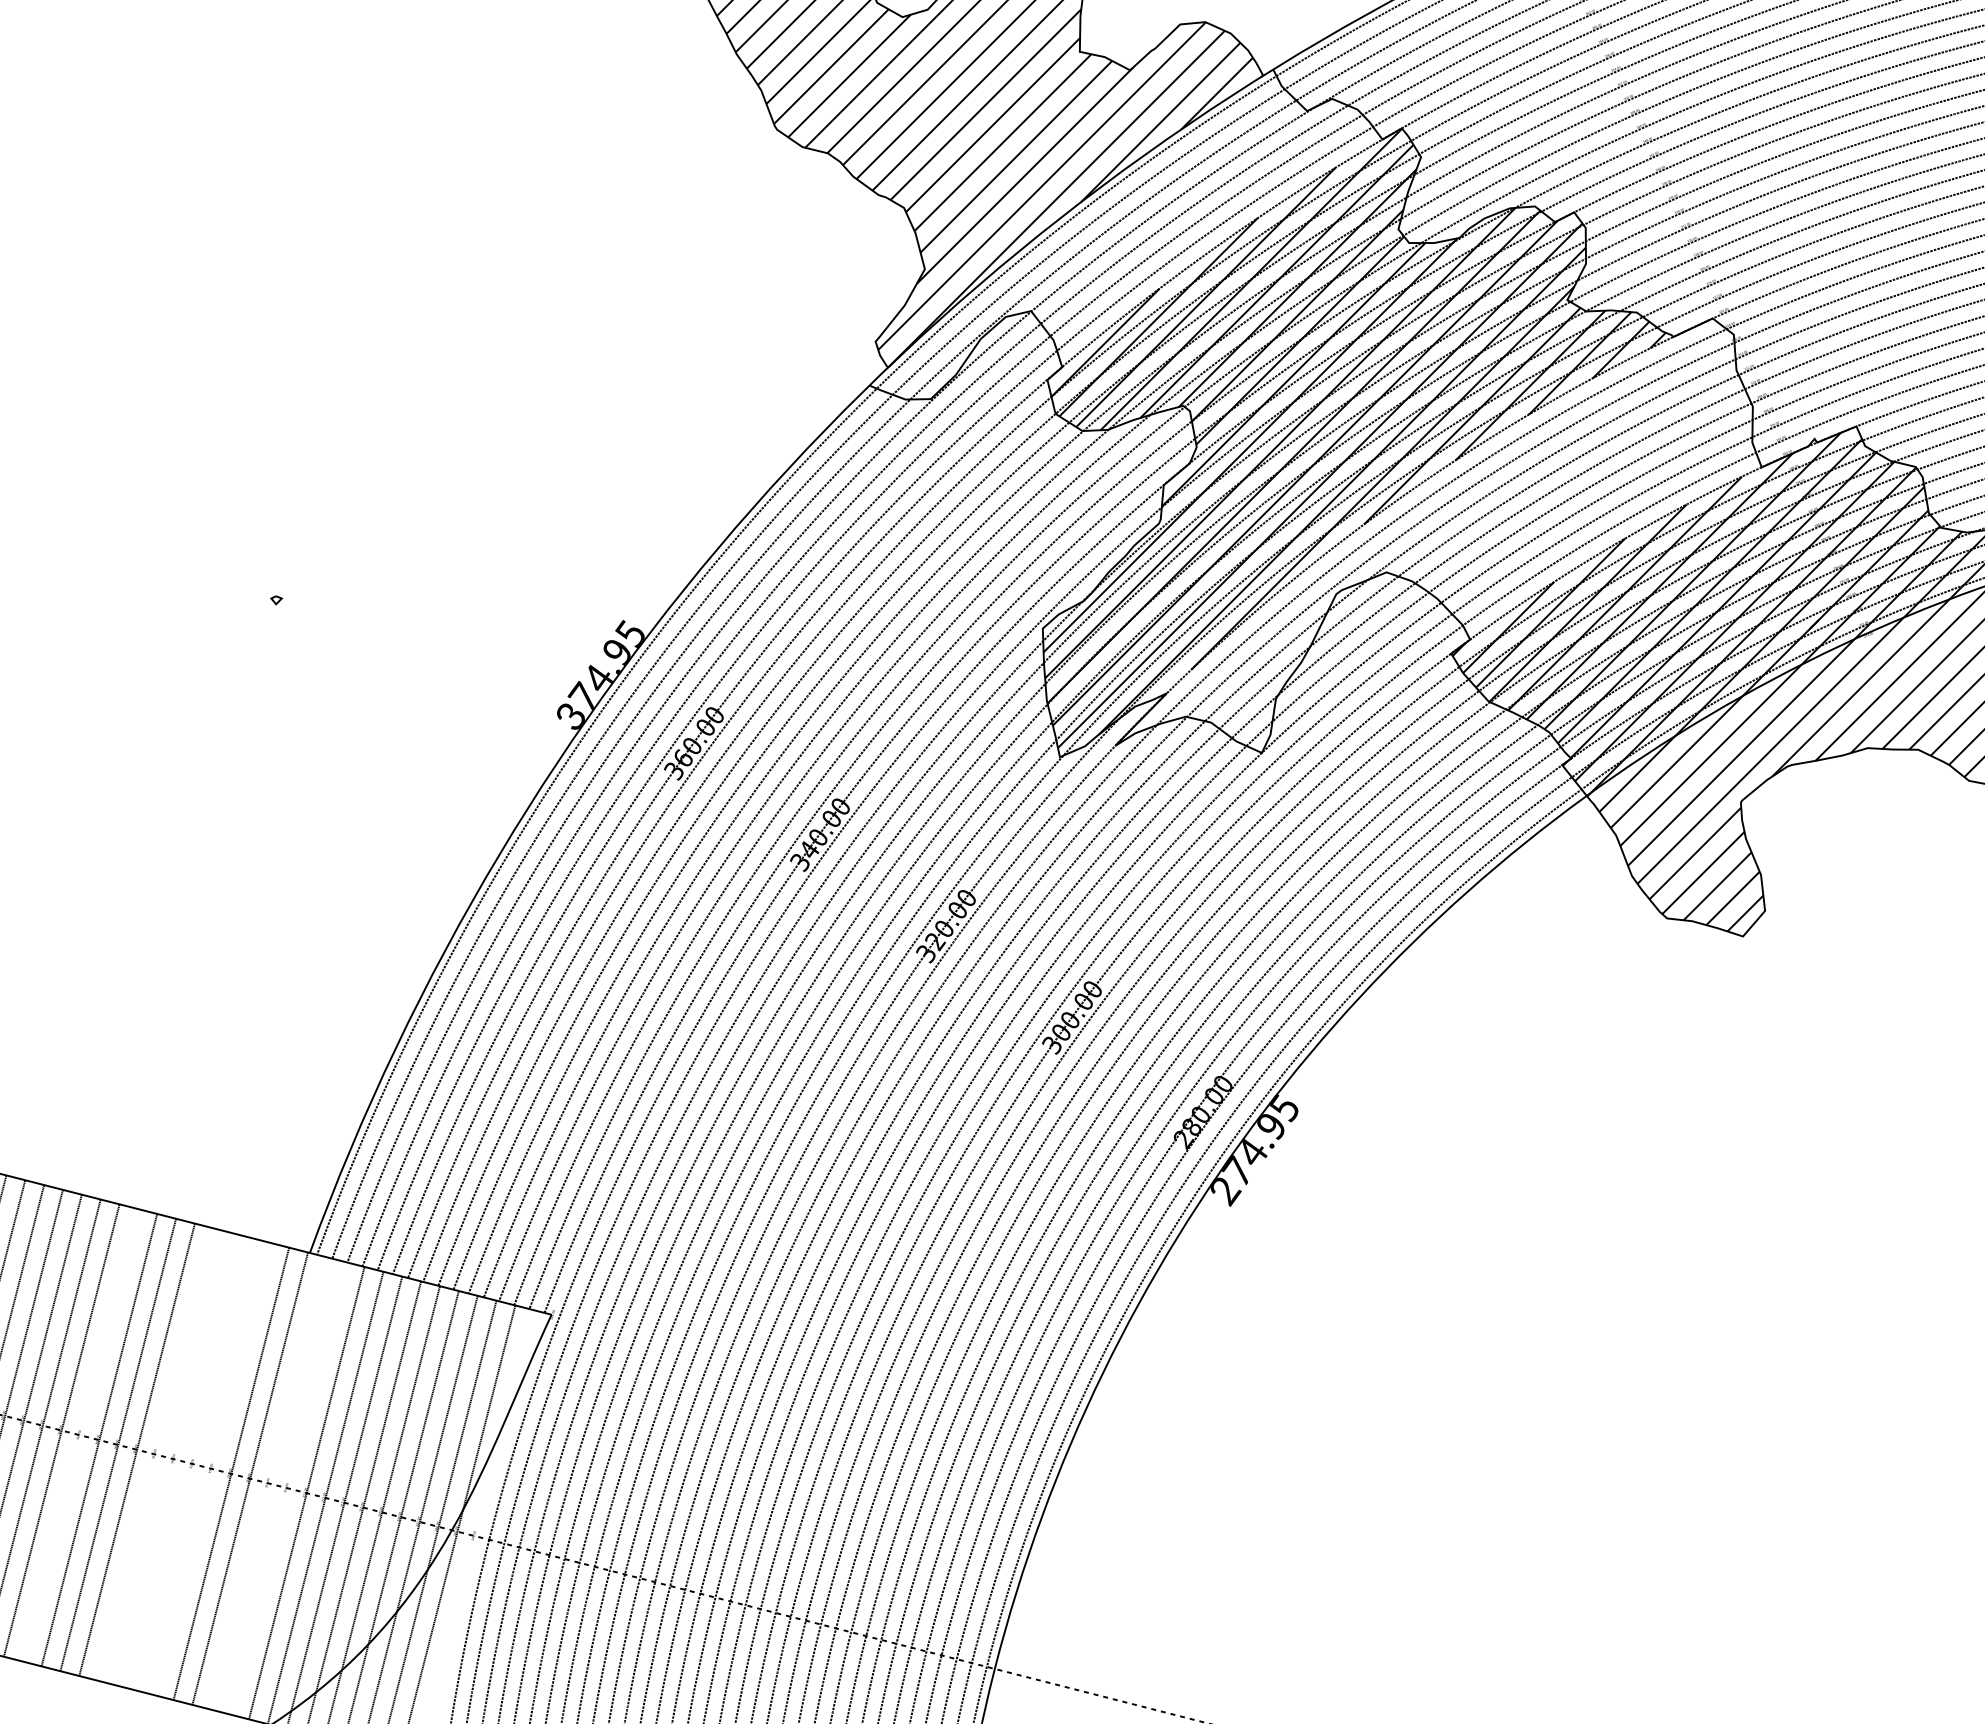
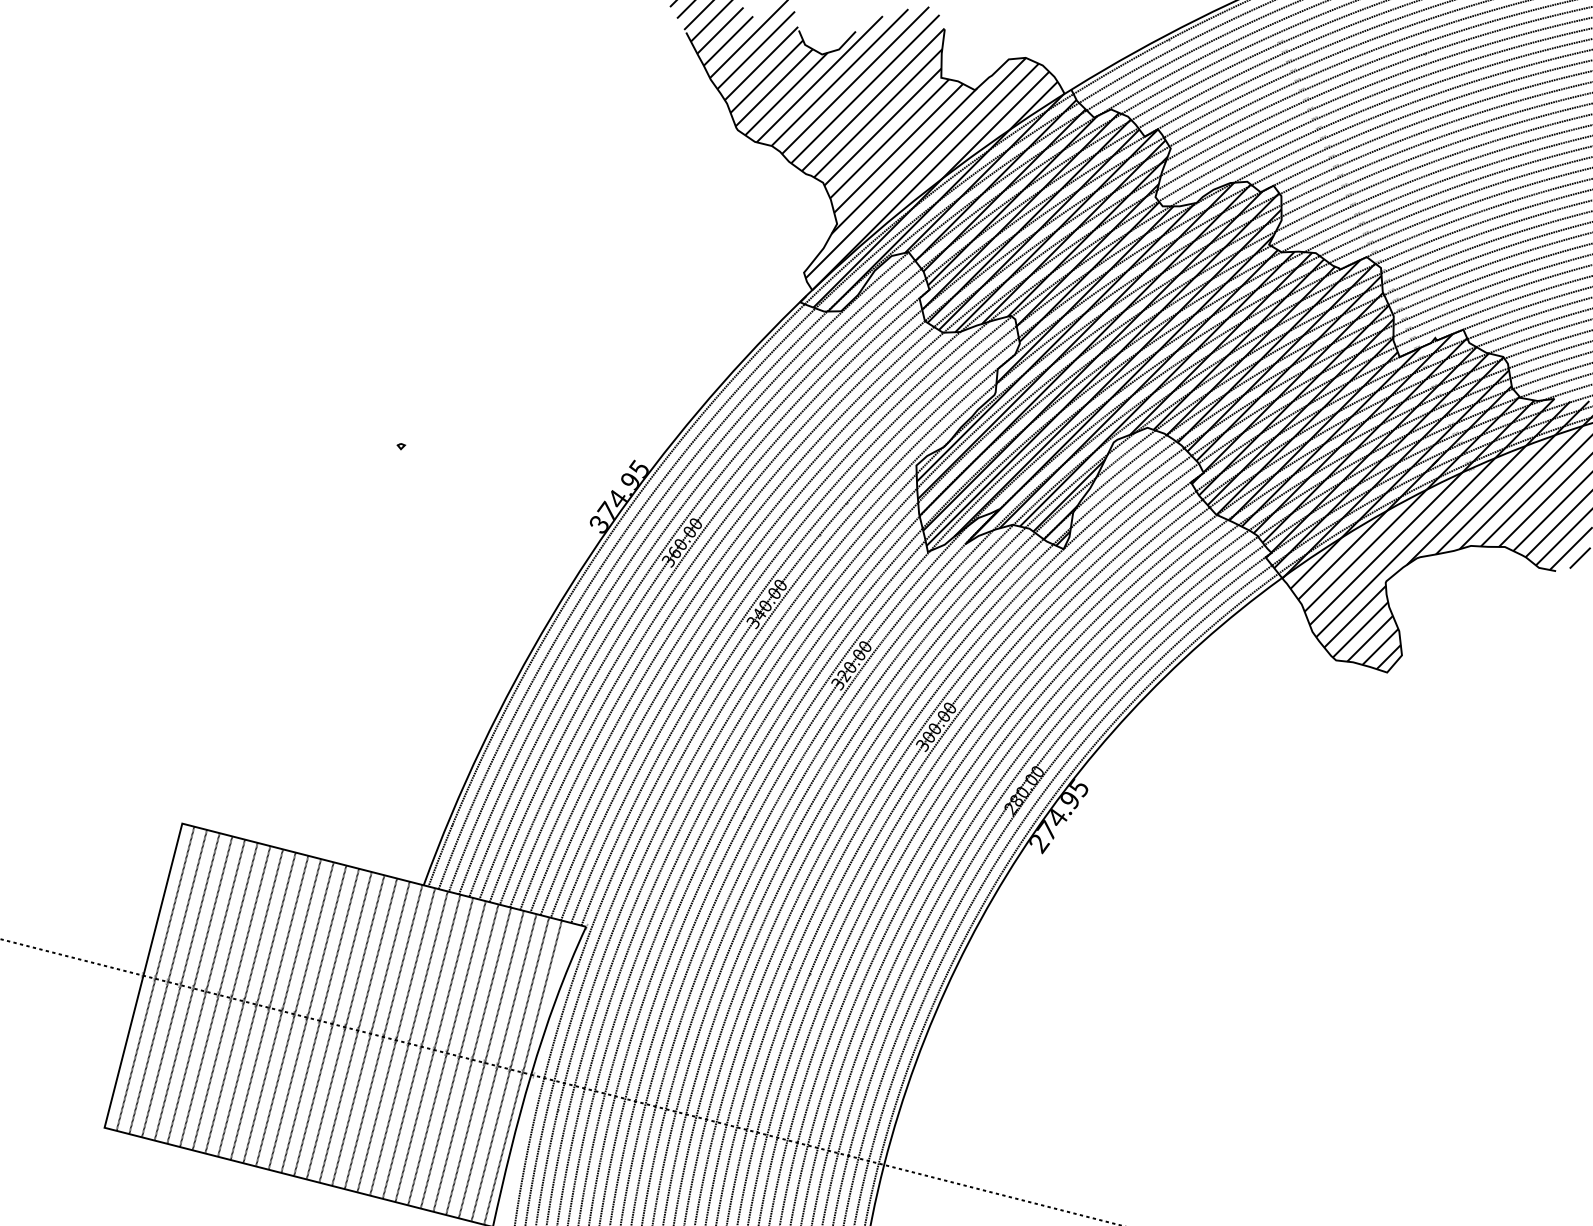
hatch: (1121, 237) -> (969, 202), added
hatch: (1440, 534) -> (1183, 402), added
line: (80, 1434) -> (269, 1007), added
line: (156, 1454) -> (320, 1020), added
line: (174, 1460) -> (332, 1024), added
line: (193, 1464) -> (345, 1027), added
line: (212, 1468) -> (358, 1030), added
line: (269, 1483) -> (396, 1040), added
line: (287, 1488) -> (408, 1043), added

